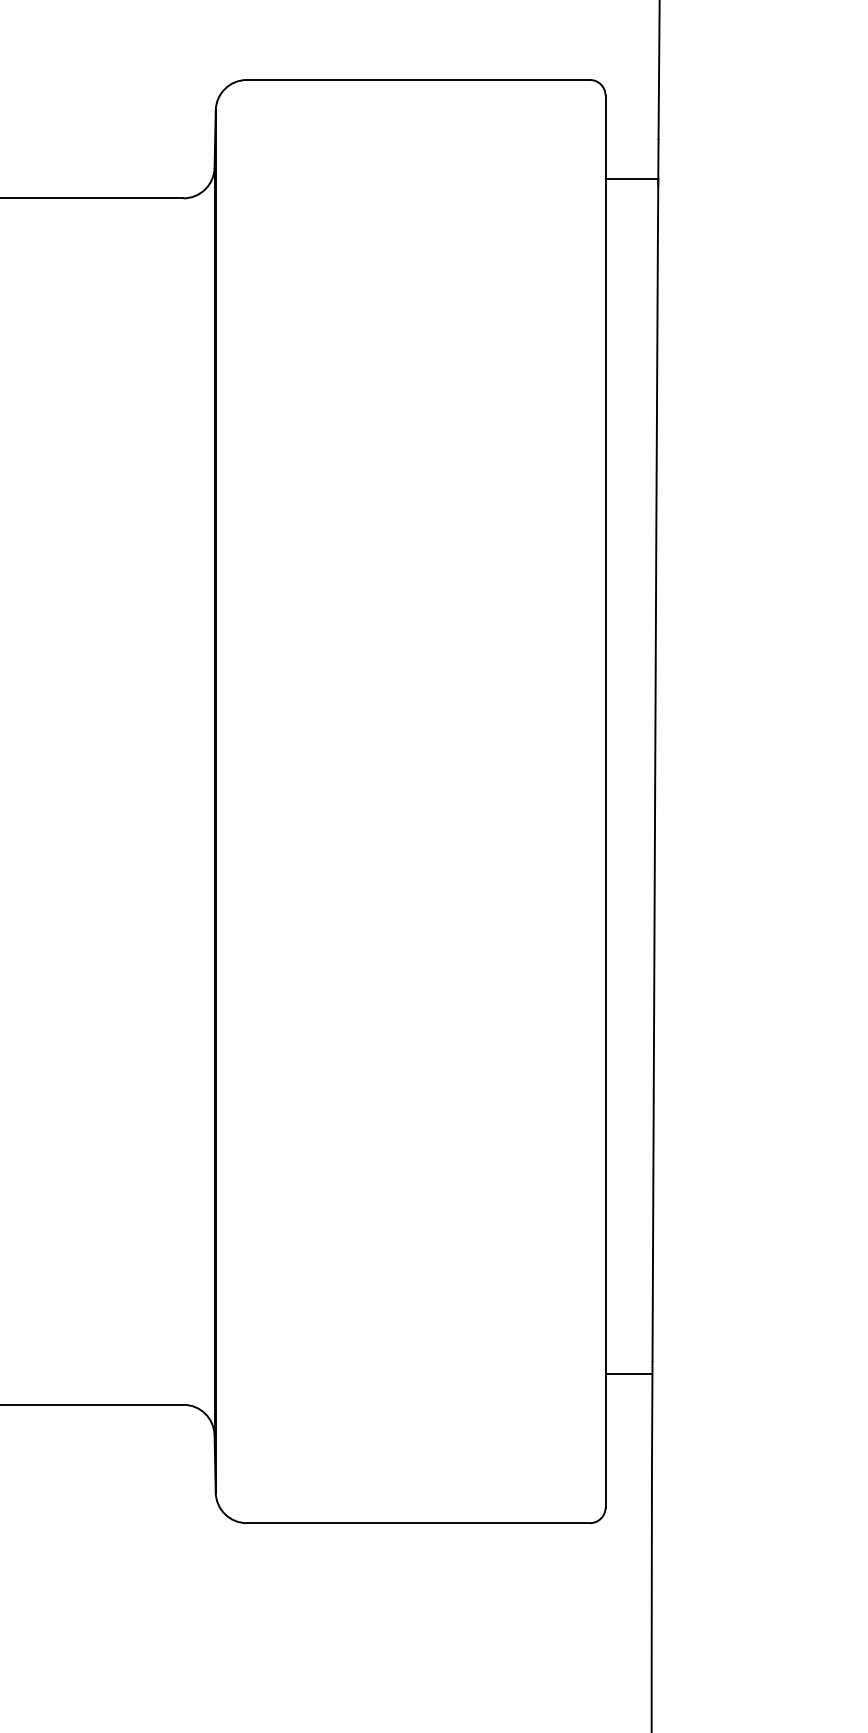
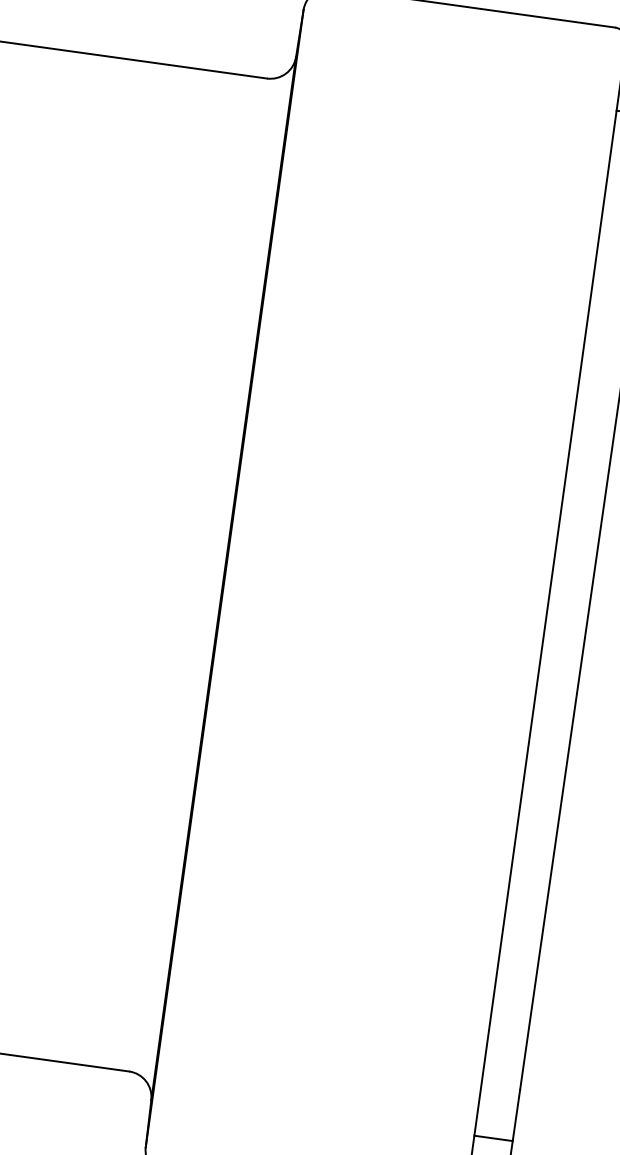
line: (628, 1374) -> (493, 1138), moved

